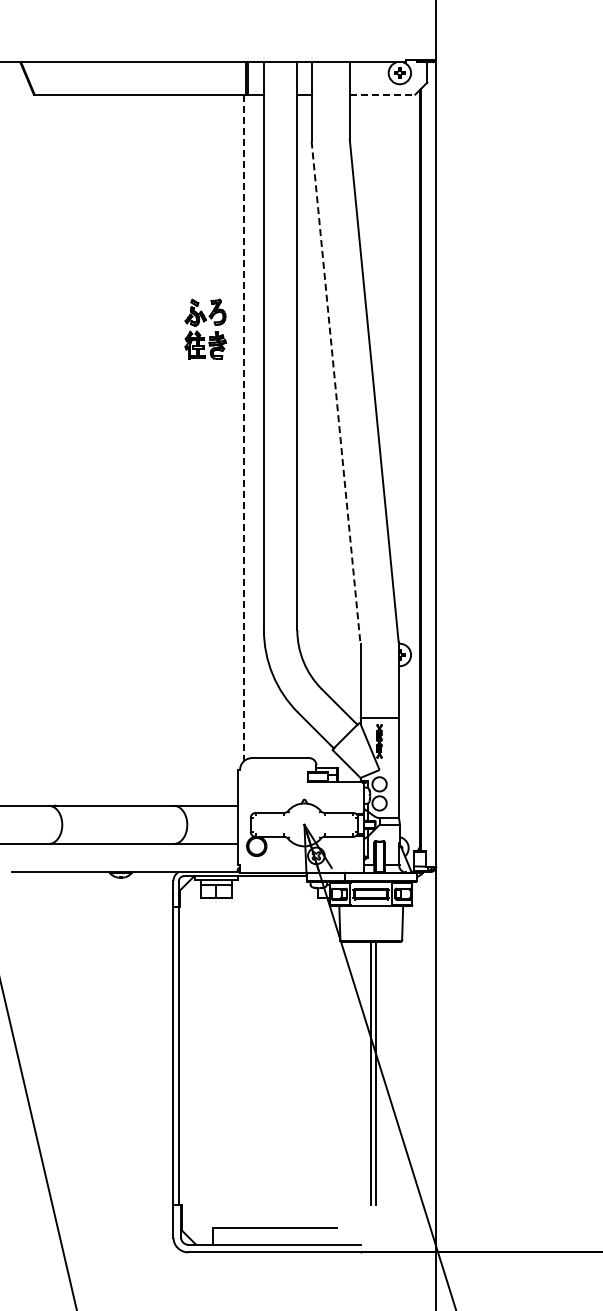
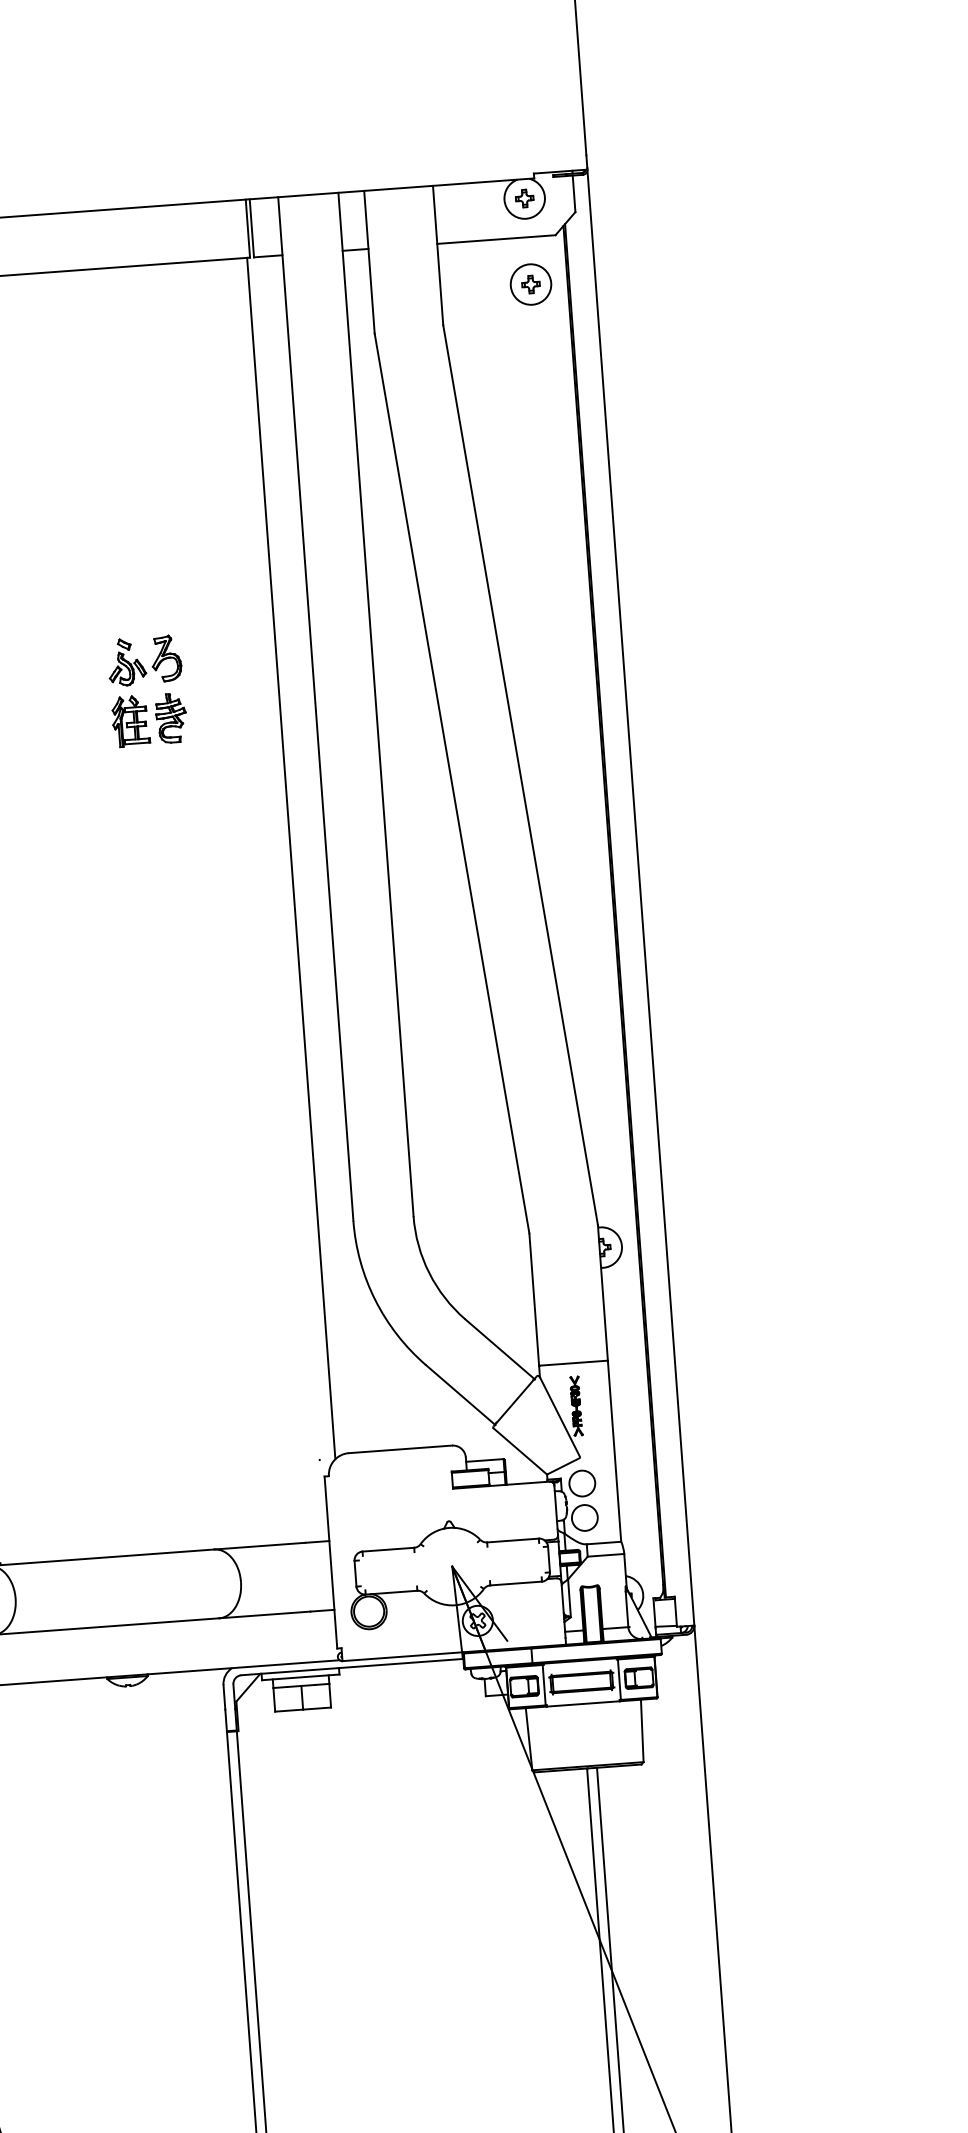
line: (382, 94) -> (496, 239), dashed -> solid
part: (399, 120) -> (530, 284), added
part: (204, 322) -> (144, 678), moved
line: (336, 392) -> (452, 782), dashed -> solid
line: (244, 428) -> (291, 859), dashed -> solid

